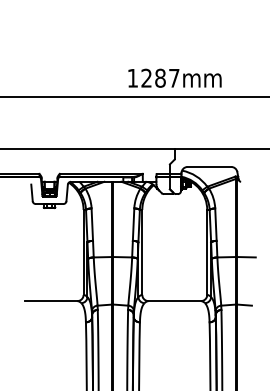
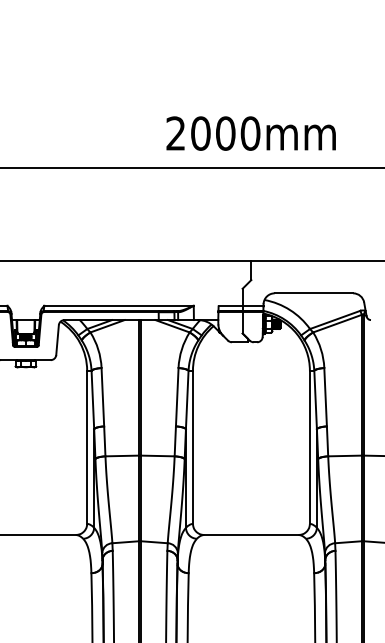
text: (153, 77) -> (213, 132), 1287mm -> 2000mm

